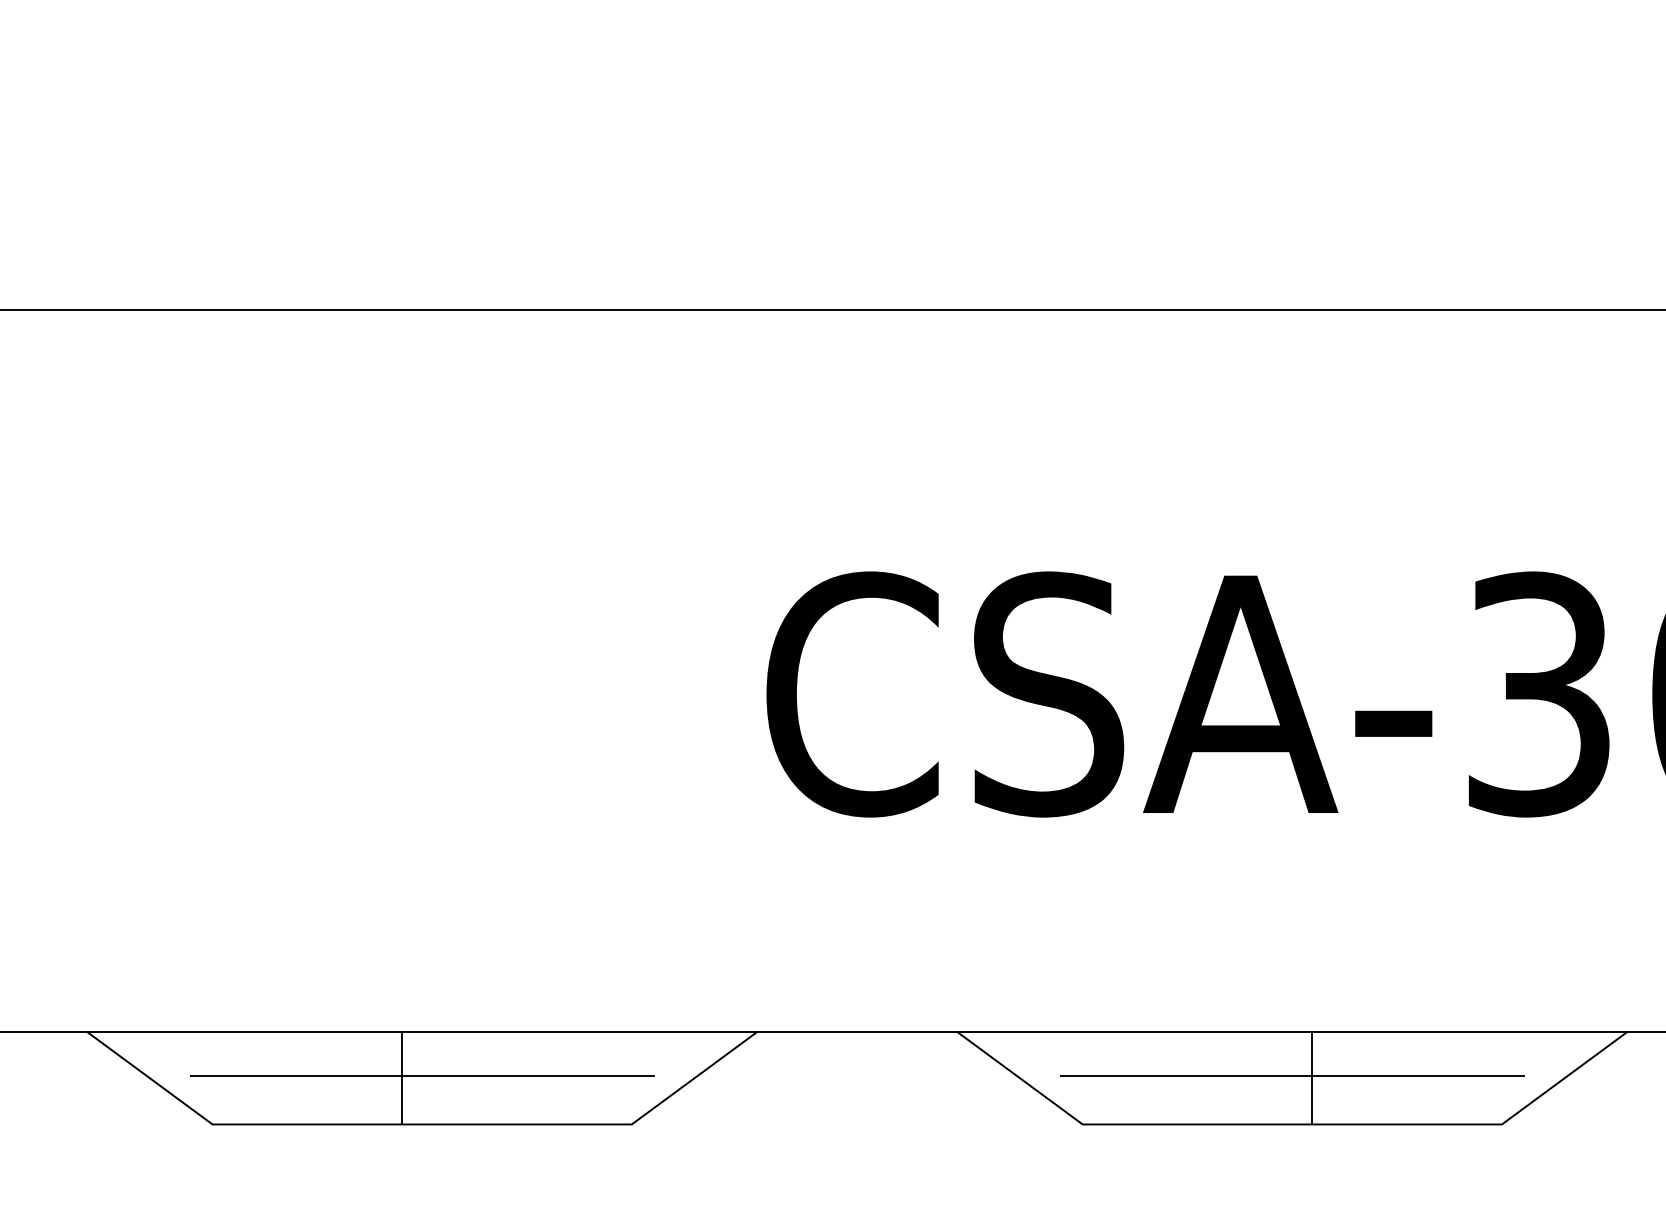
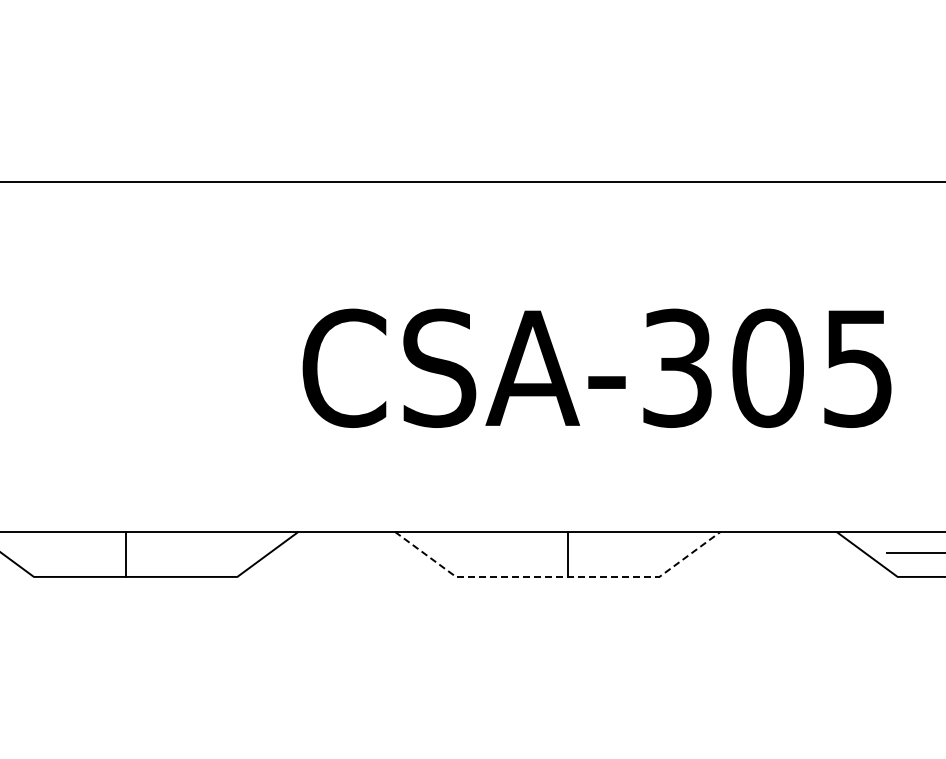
line: (421, 1076) -> (135, 553), removed
line: (1291, 1076) -> (557, 553), removed
line: (1291, 1123) -> (557, 576), solid -> dashed

